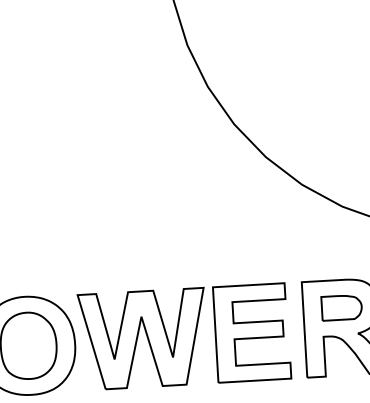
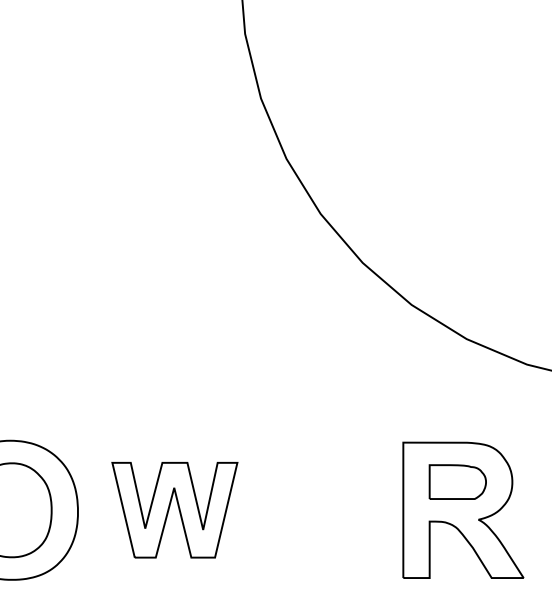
part: (251, 333) -> (328, 510), removed
part: (143, 338) -> (174, 509), size x0.7

